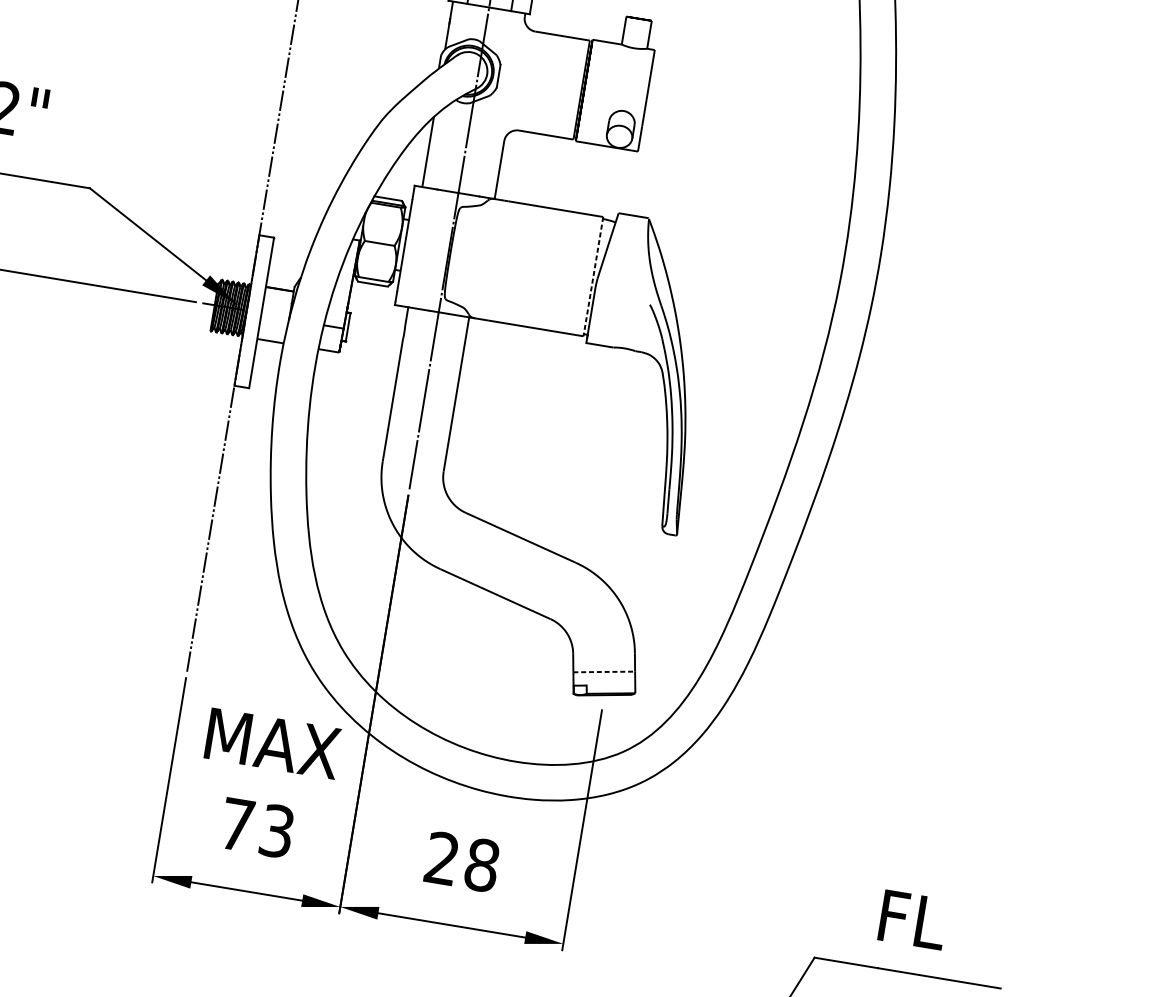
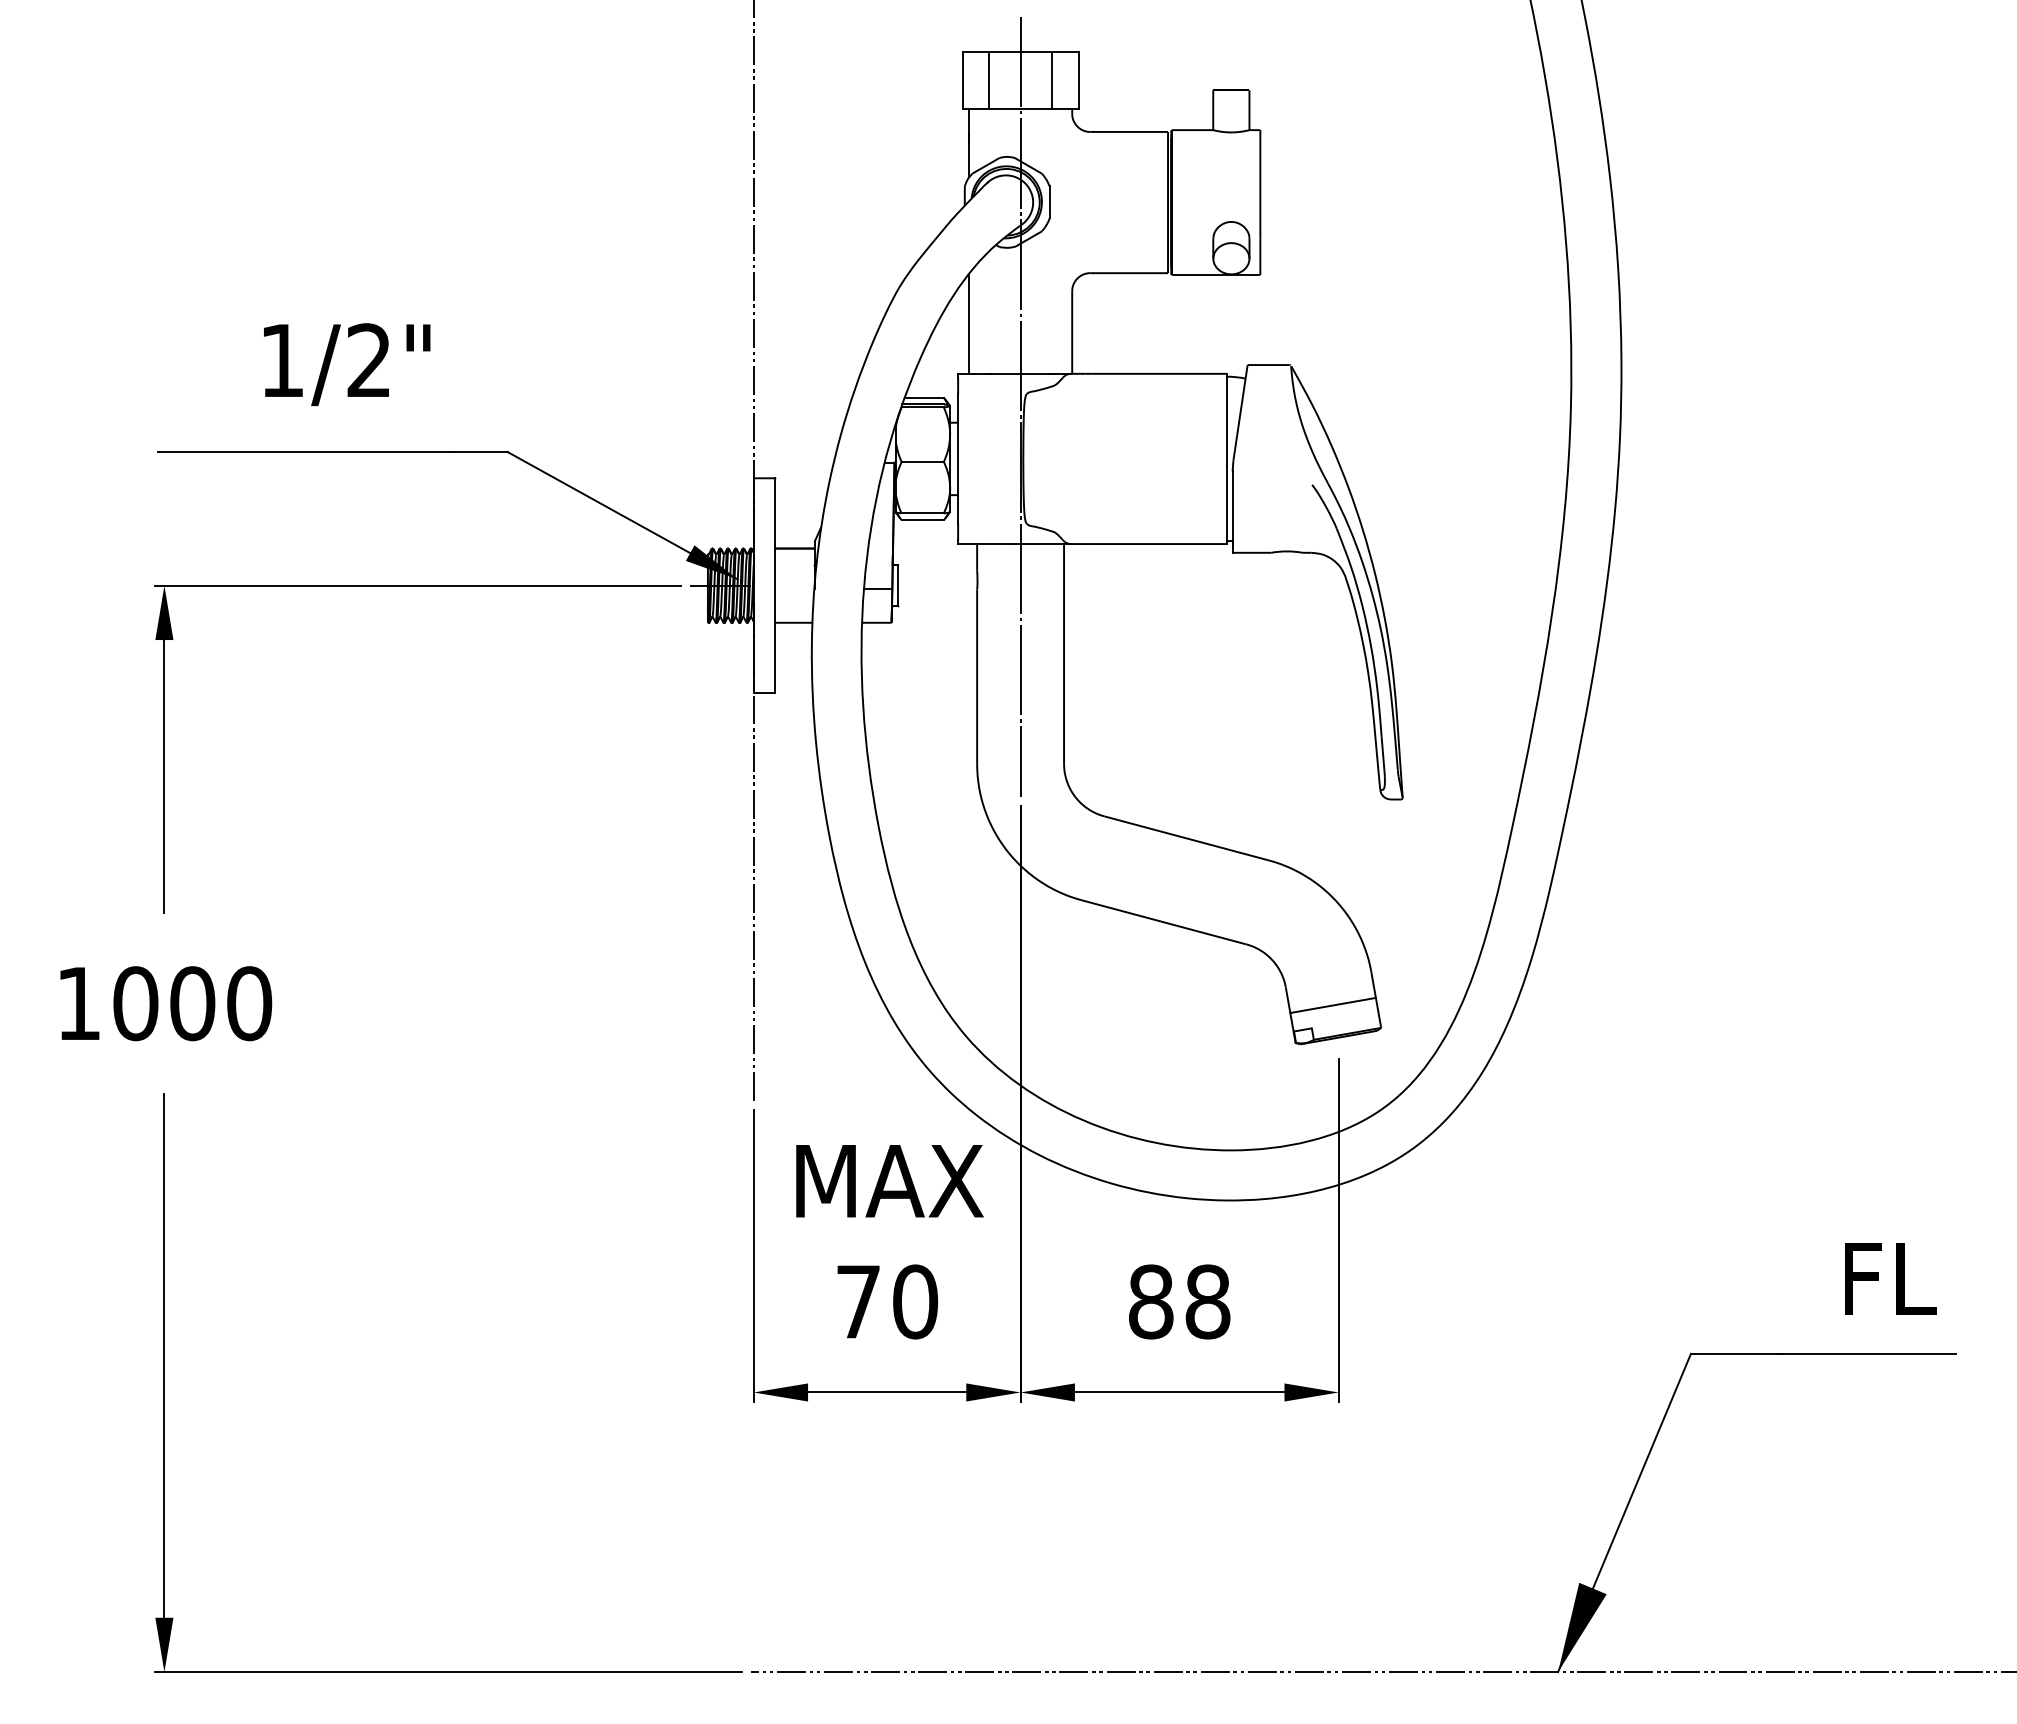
line: (593, 277) -> (1227, 459), dashed -> solid
line: (604, 672) -> (1333, 1005), dashed -> solid
text: (277, 831) -> (915, 1301), 73 -> 70
text: (442, 858) -> (1151, 1301), 28 -> 88
text: (913, 919) -> (1890, 1278), moved

